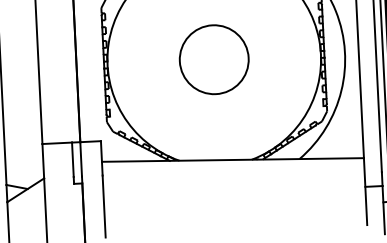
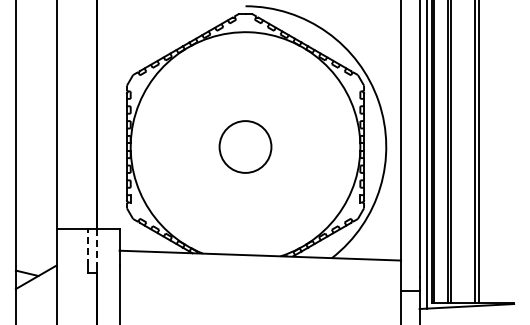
circle: (214, 59) -> (245, 146), size x0.7
line: (81, 159) -> (97, 247), solid -> dashed
line: (72, 160) -> (88, 247), solid -> dashed

